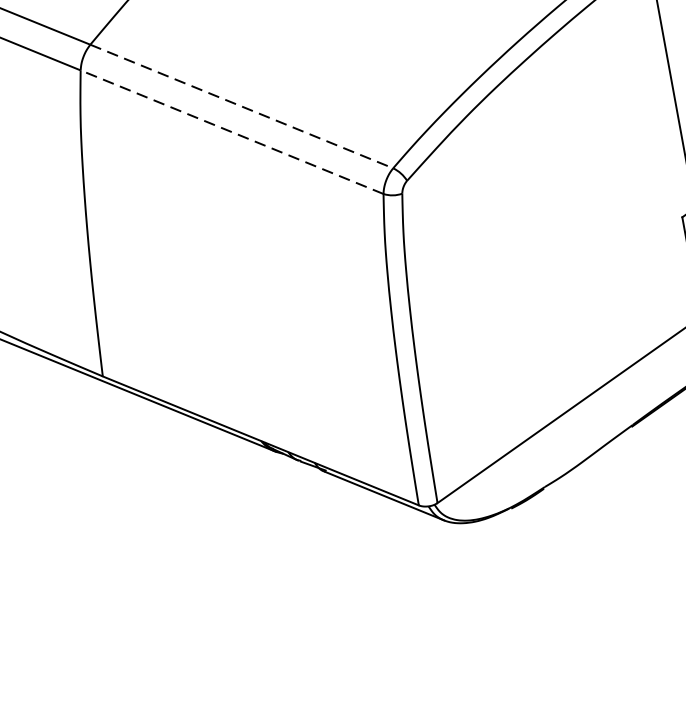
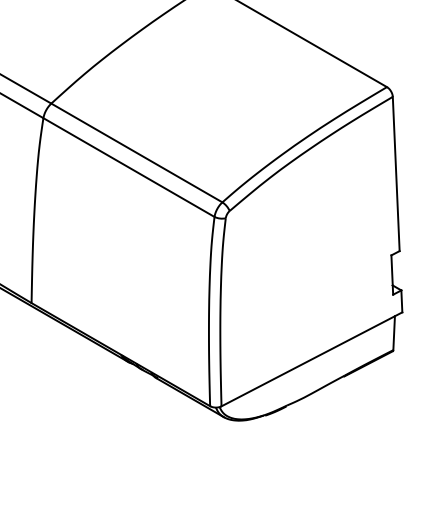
line: (241, 105) -> (136, 152), dashed -> solid
line: (231, 132) -> (128, 167), dashed -> solid

